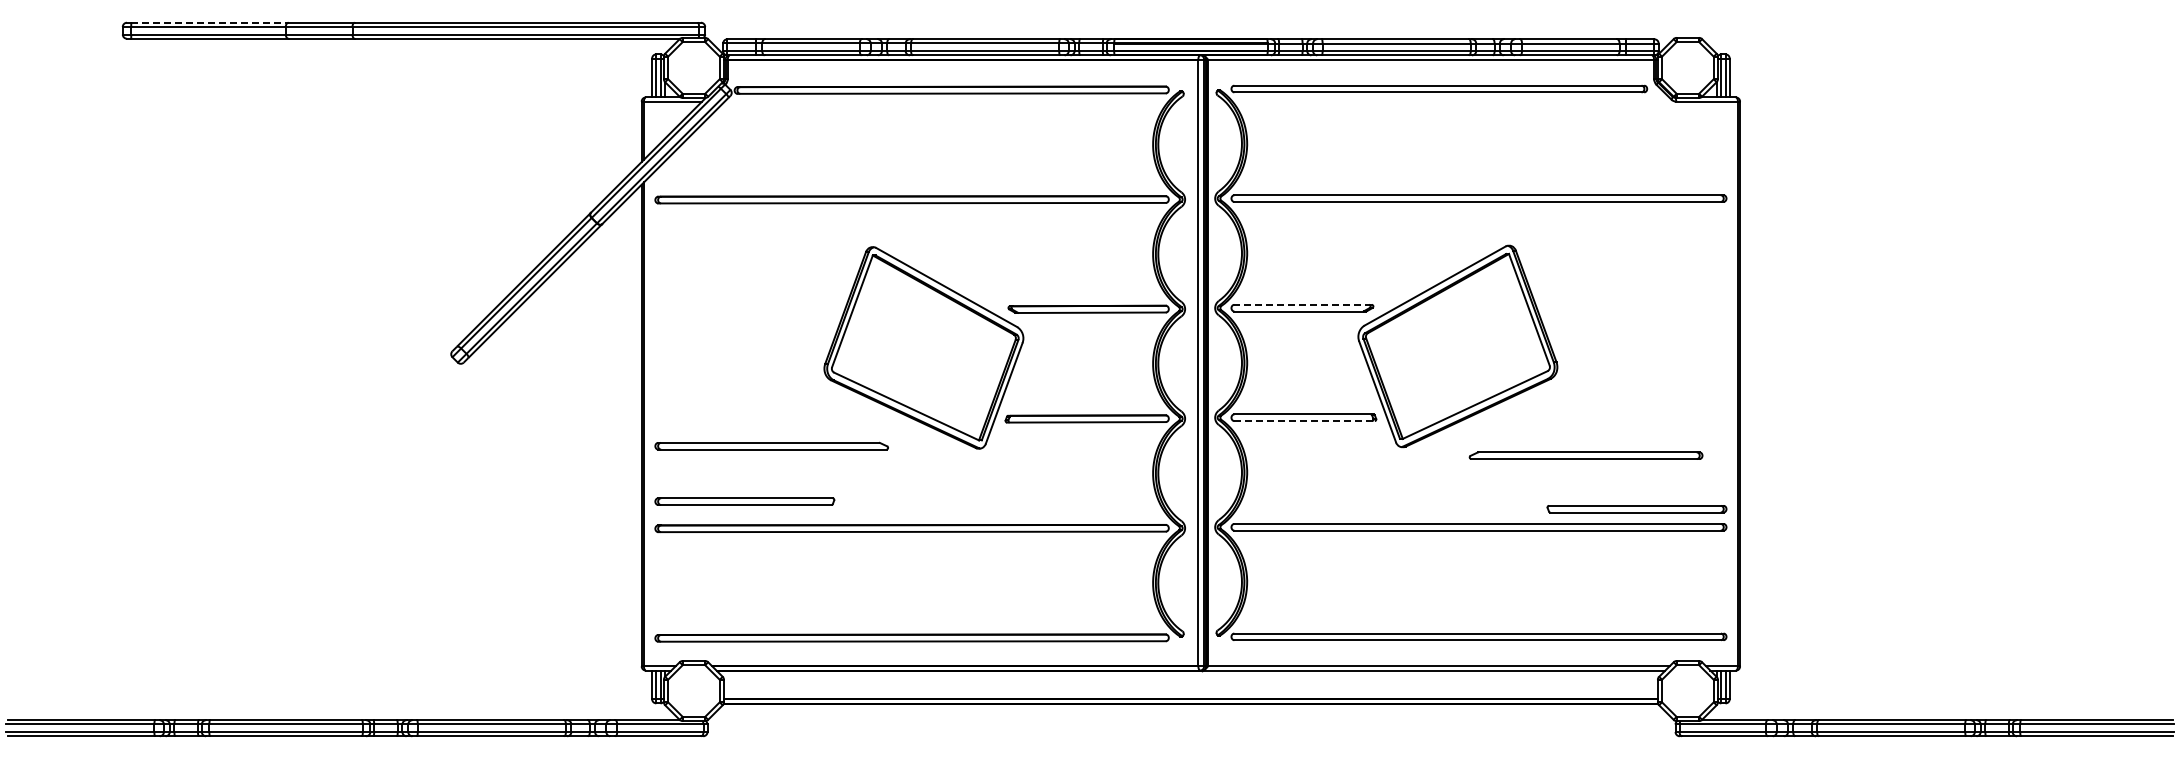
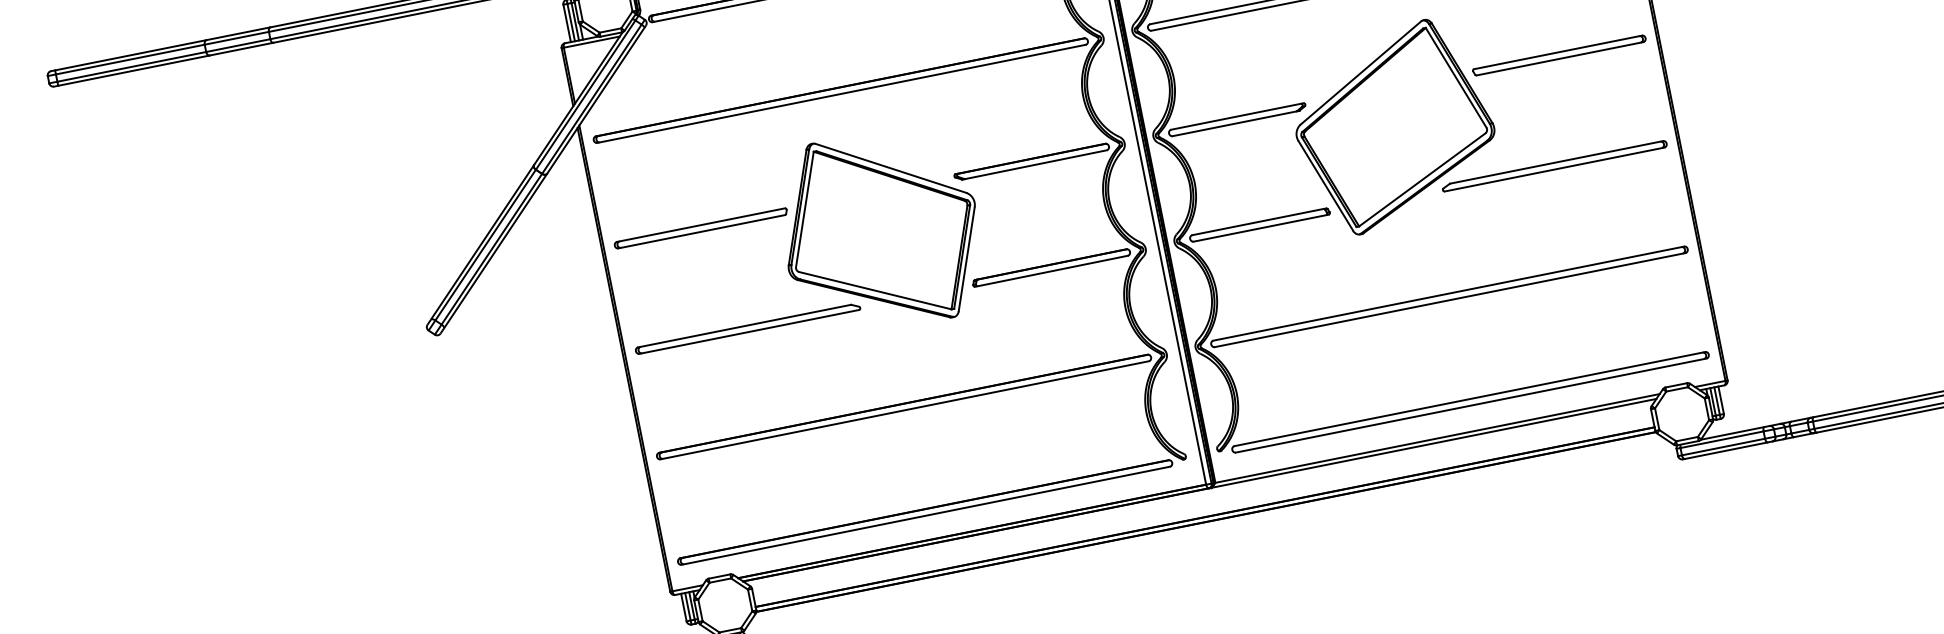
line: (209, 22) -> (130, 55), dashed -> solid
line: (1303, 304) -> (1237, 116), dashed -> solid
line: (1305, 421) -> (1262, 228), dashed -> solid
part: (771, 445) -> (747, 328), moved
part: (1585, 455) -> (1553, 166), moved
part: (744, 501) -> (700, 228), moved
part: (1636, 509) -> (1559, 55), moved

